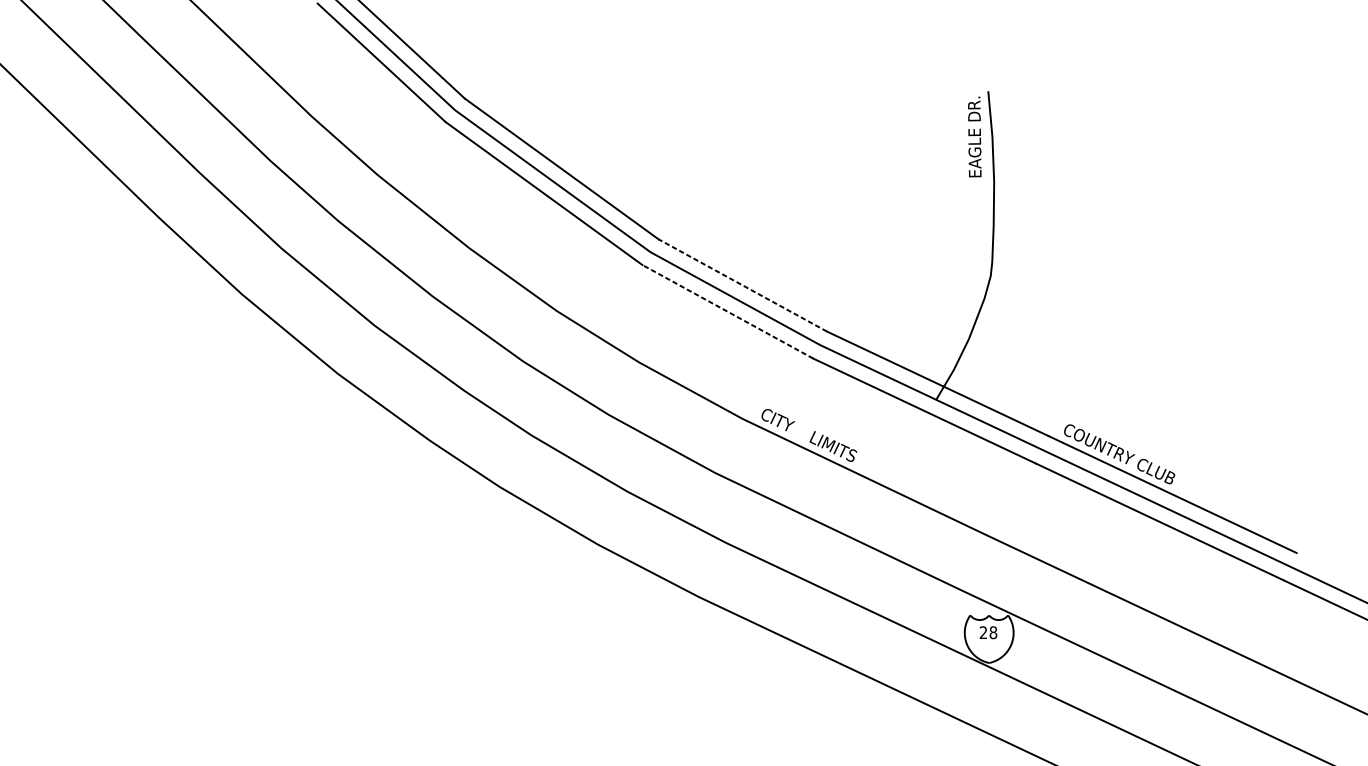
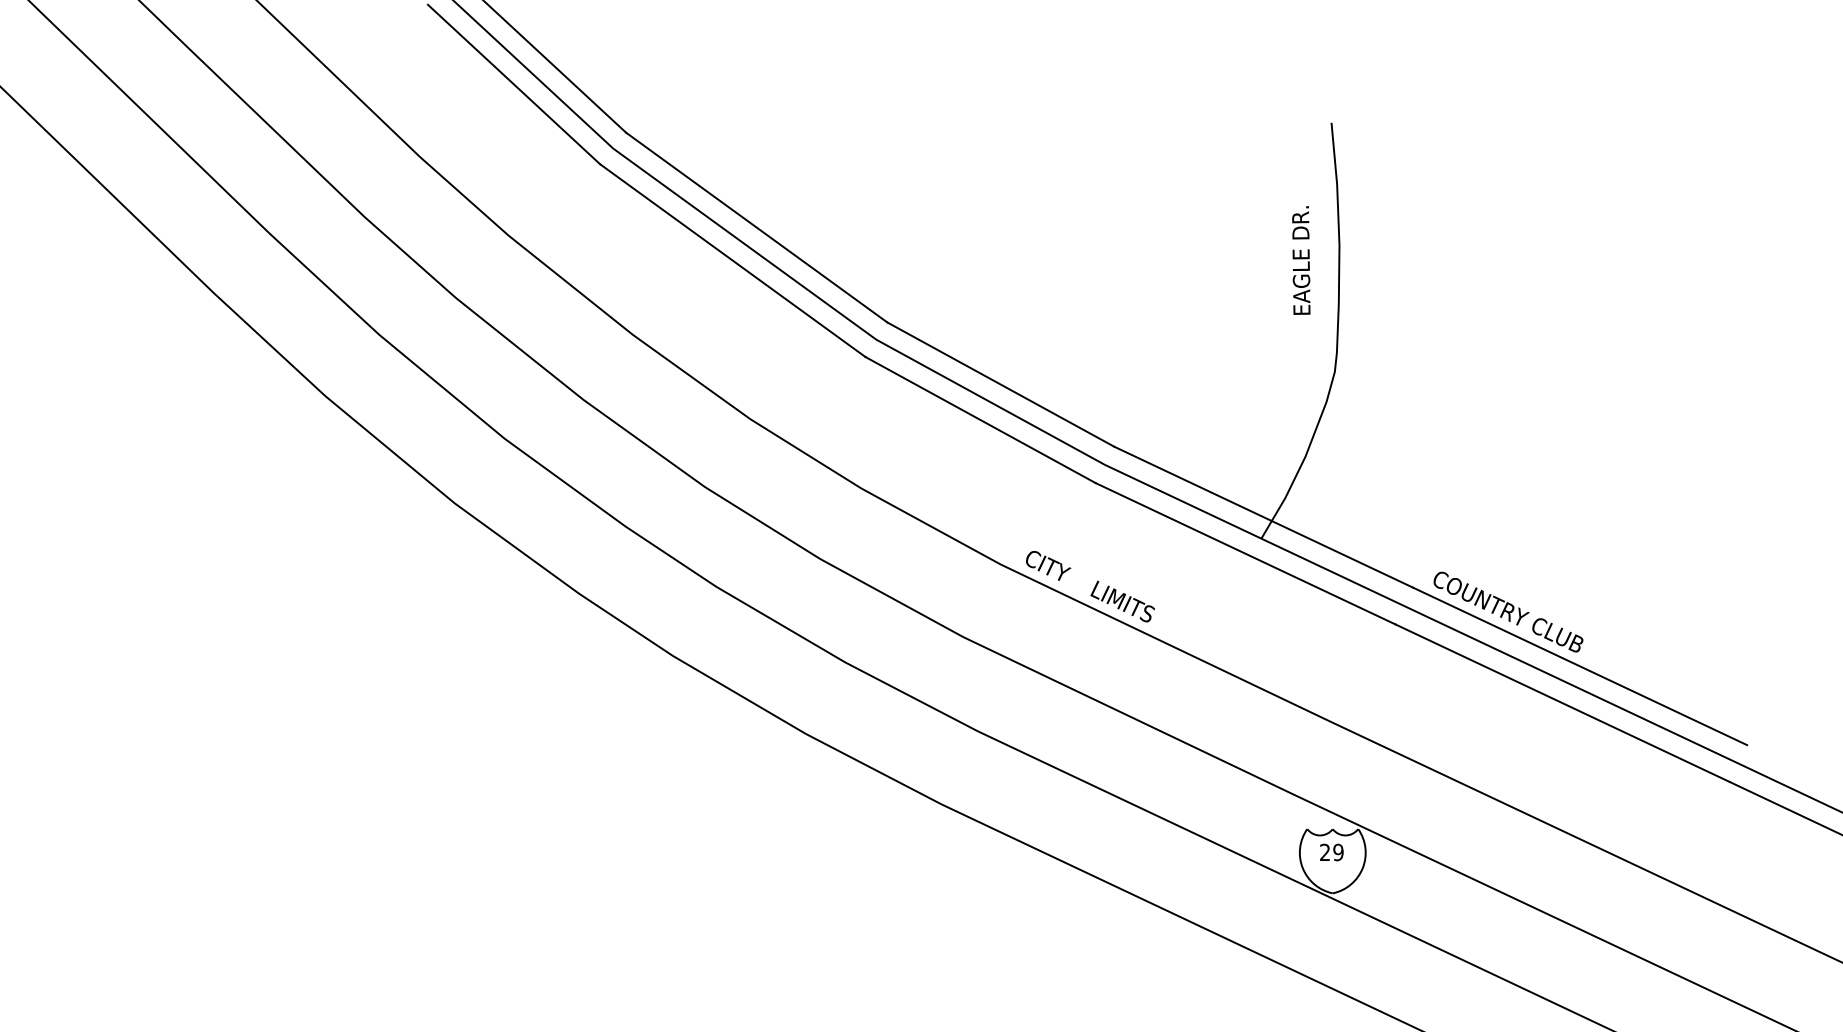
text: (974, 136) -> (1301, 260), moved
line: (742, 285) -> (1000, 384), dashed -> solid
line: (727, 311) -> (980, 419), dashed -> solid
text: (993, 632) -> (1338, 852), 28 -> 29

